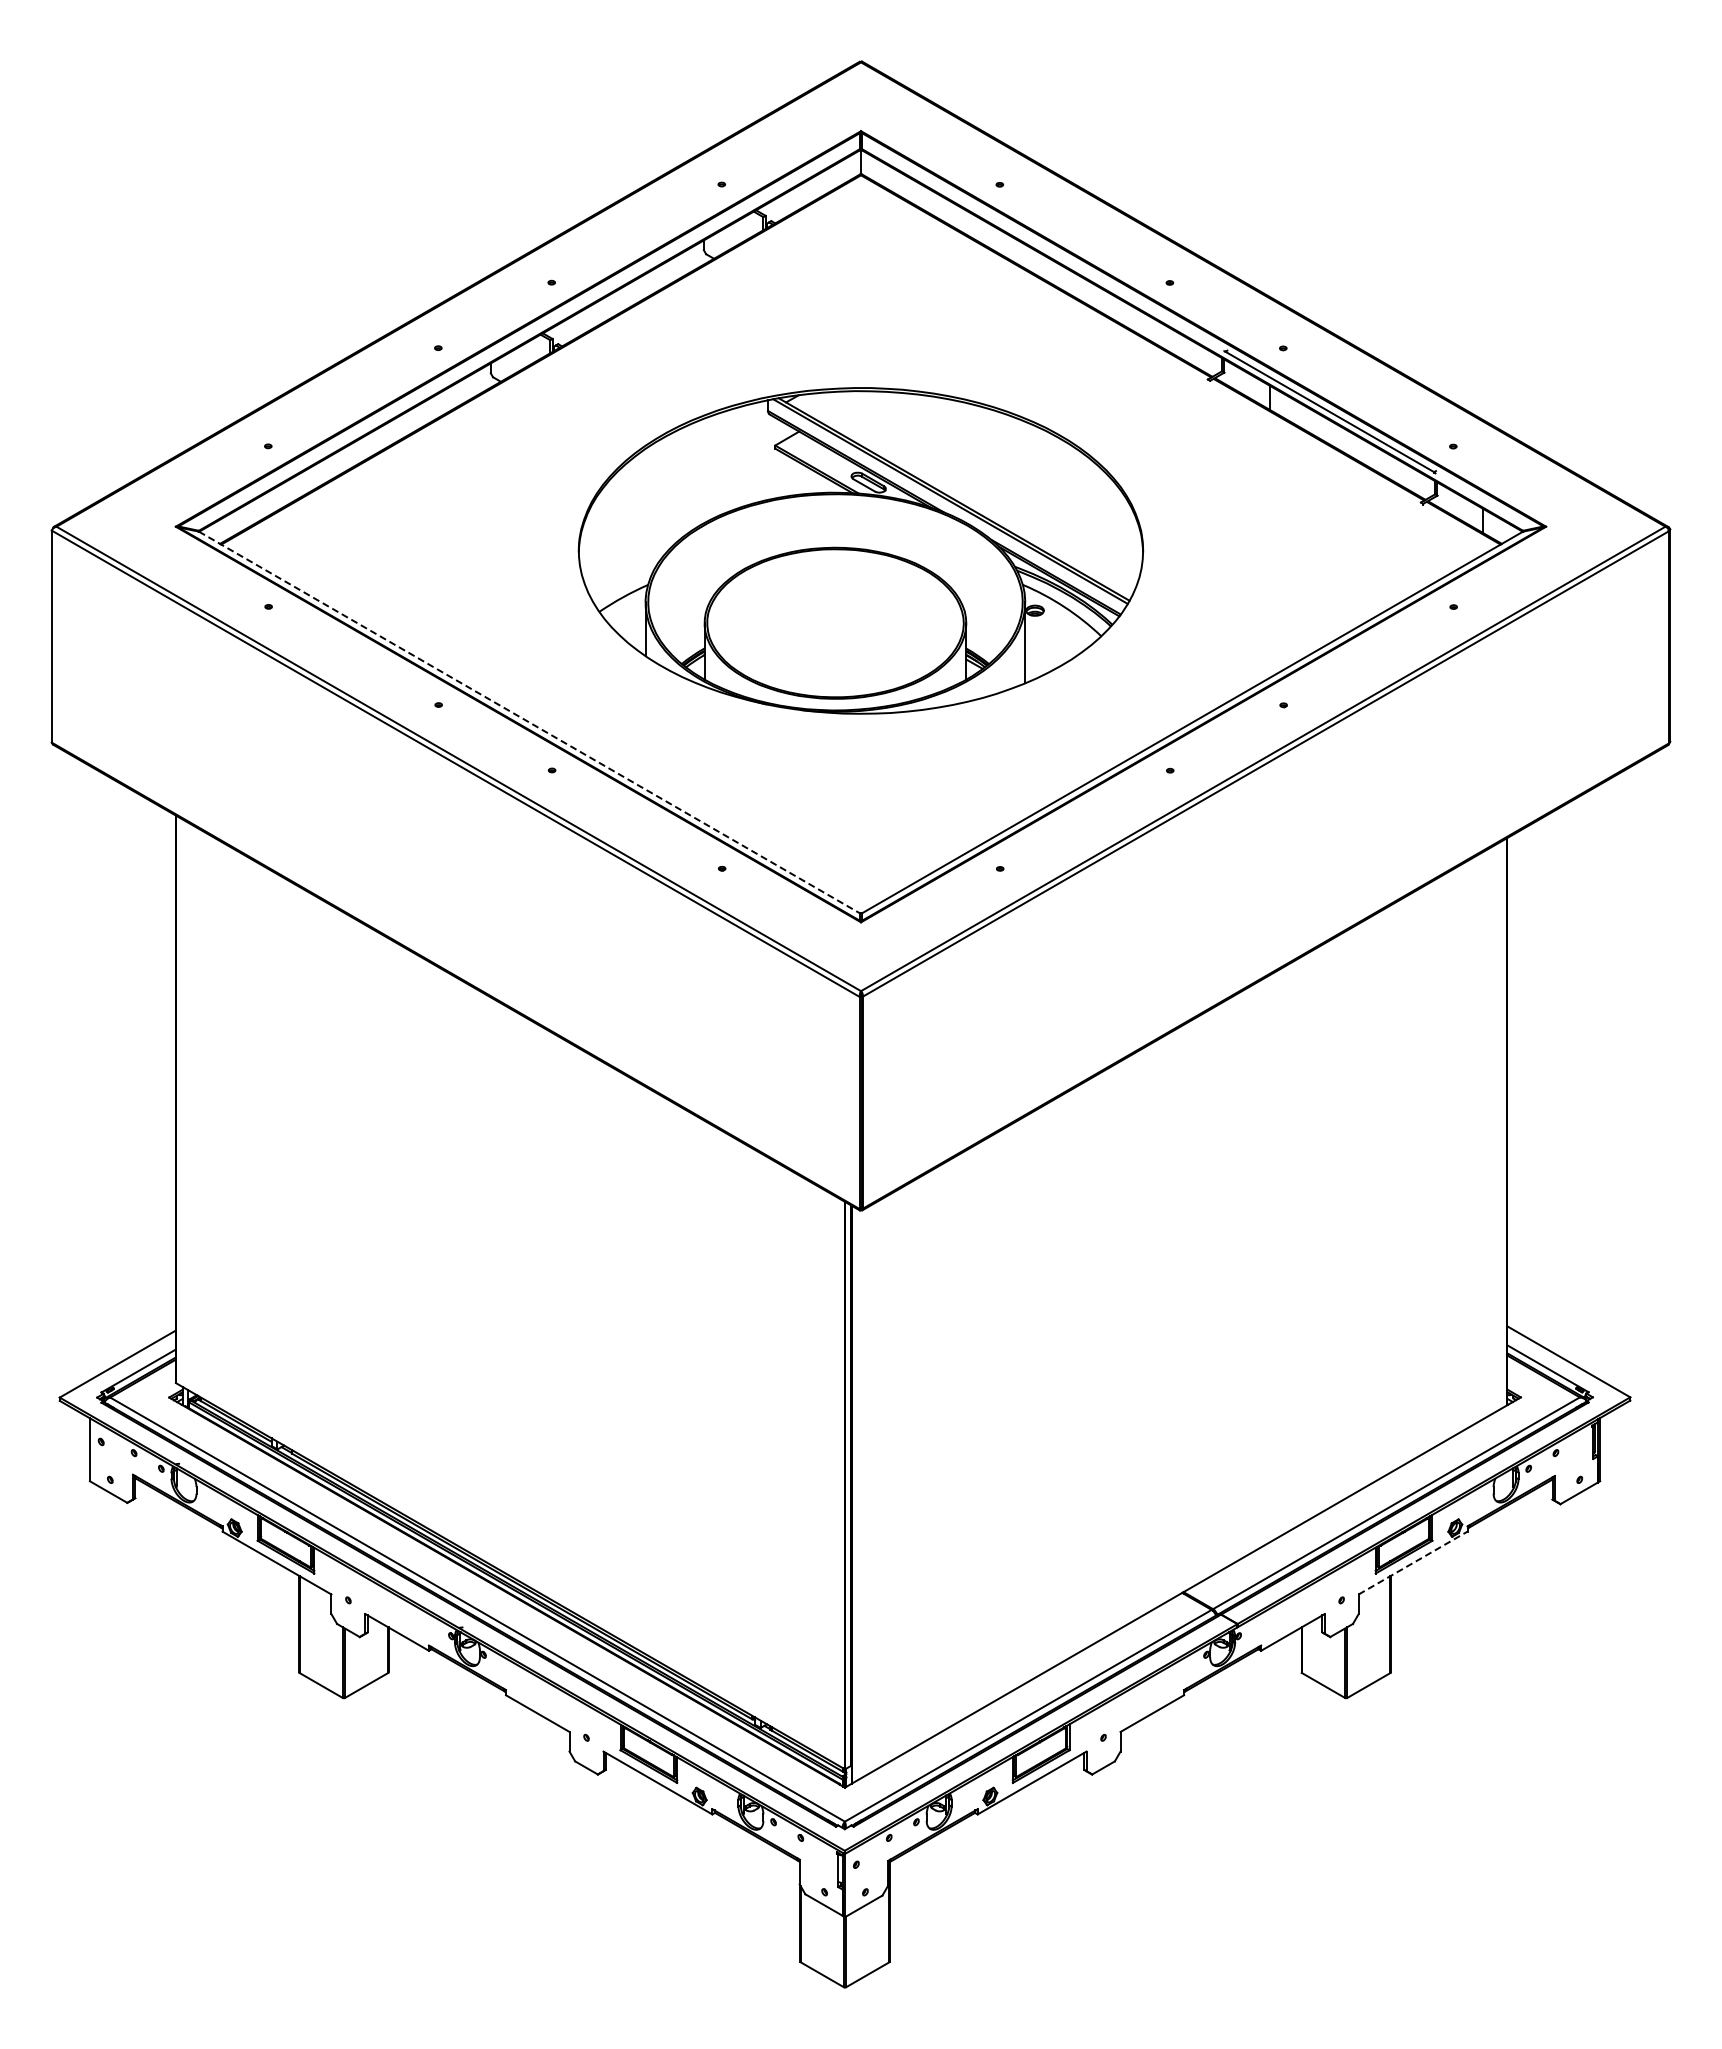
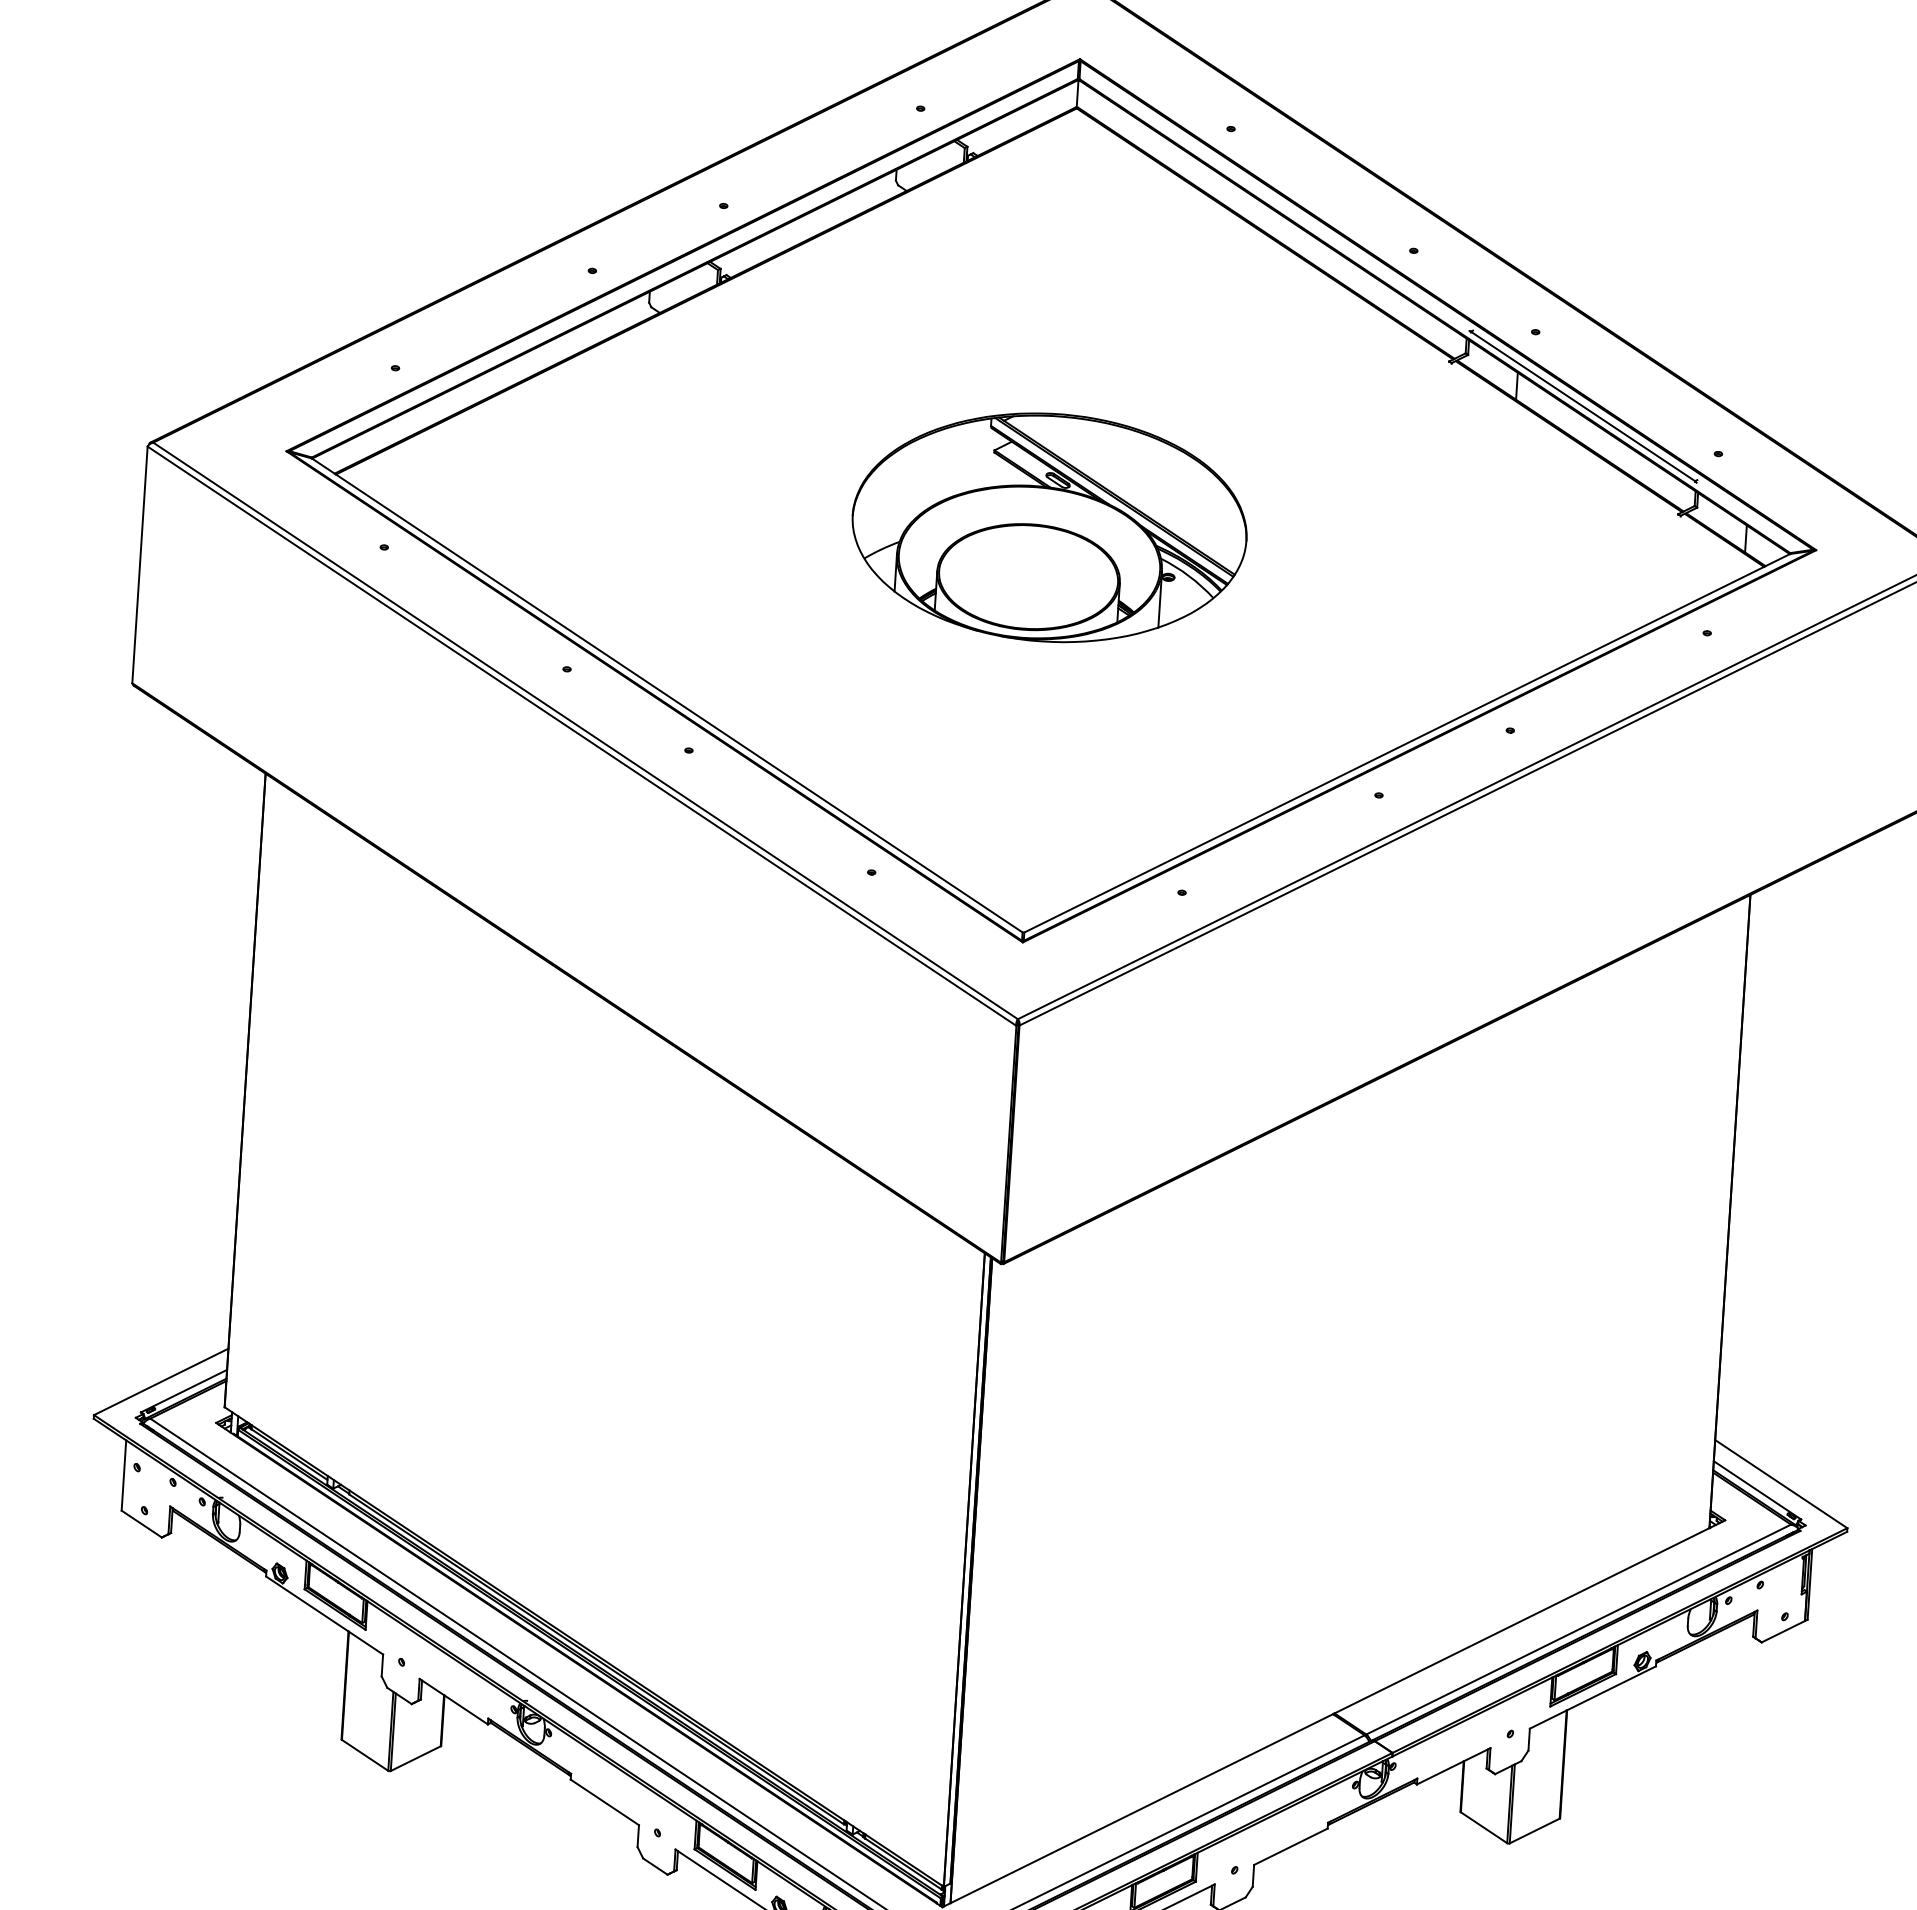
part: (860, 550) -> (1049, 527), size x0.62
line: (529, 722) -> (667, 695), dashed -> solid
line: (1413, 1563) -> (1593, 1698), dashed -> solid

